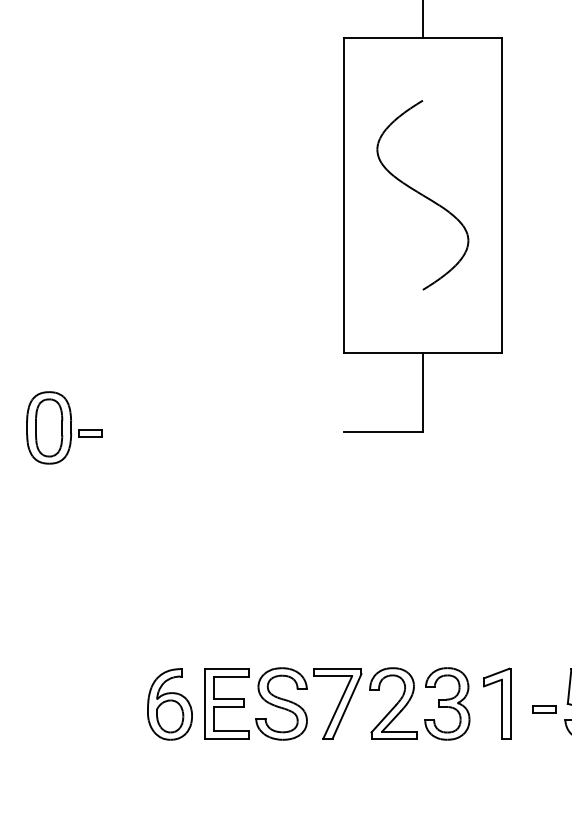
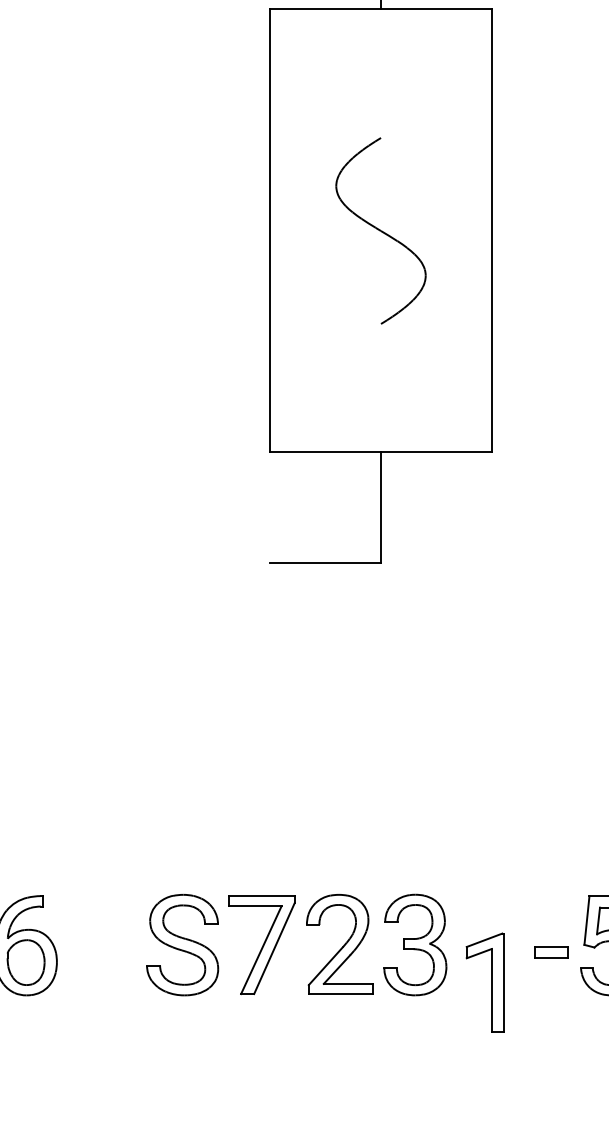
part: (422, 195) -> (380, 231), size x0.7
part: (226, 703) -> (105, 944), removed
part: (497, 703) -> (485, 982), moved

